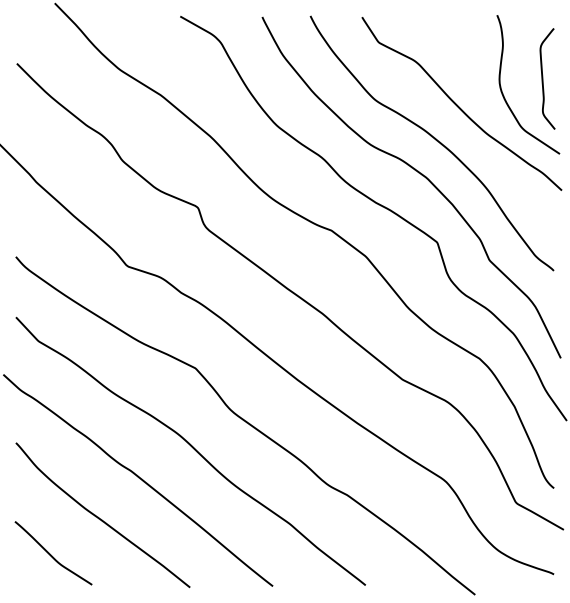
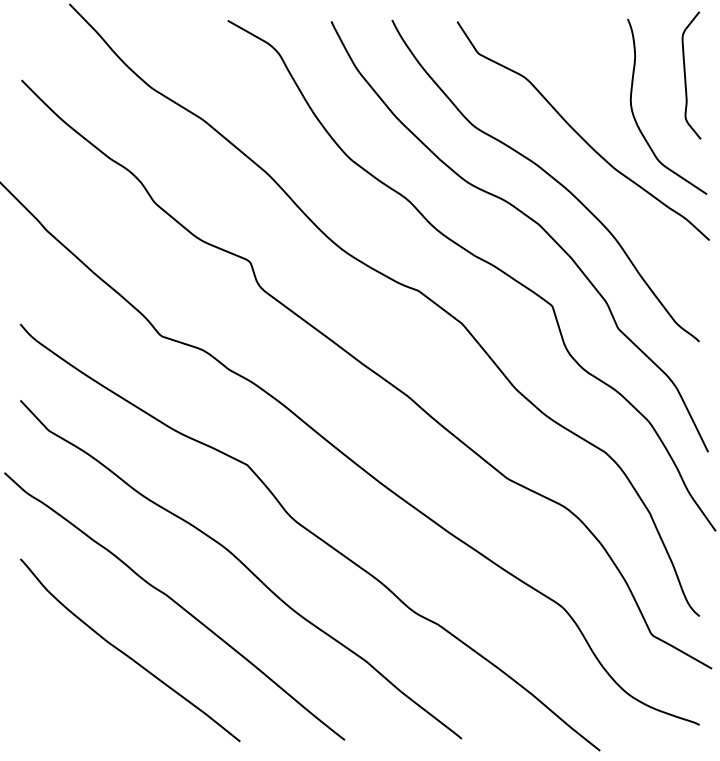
curve: (543, 78) -> (686, 74), moved
curve: (51, 554) -> (65, 699), removed

